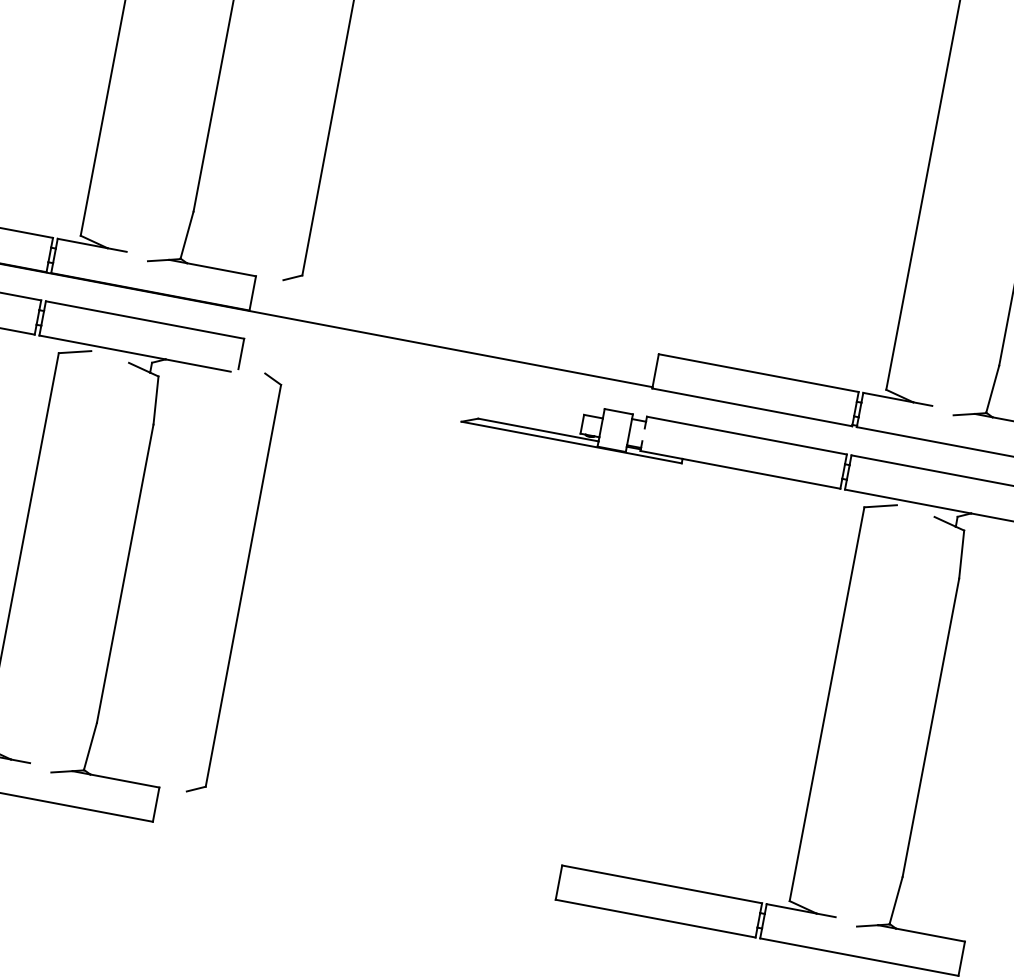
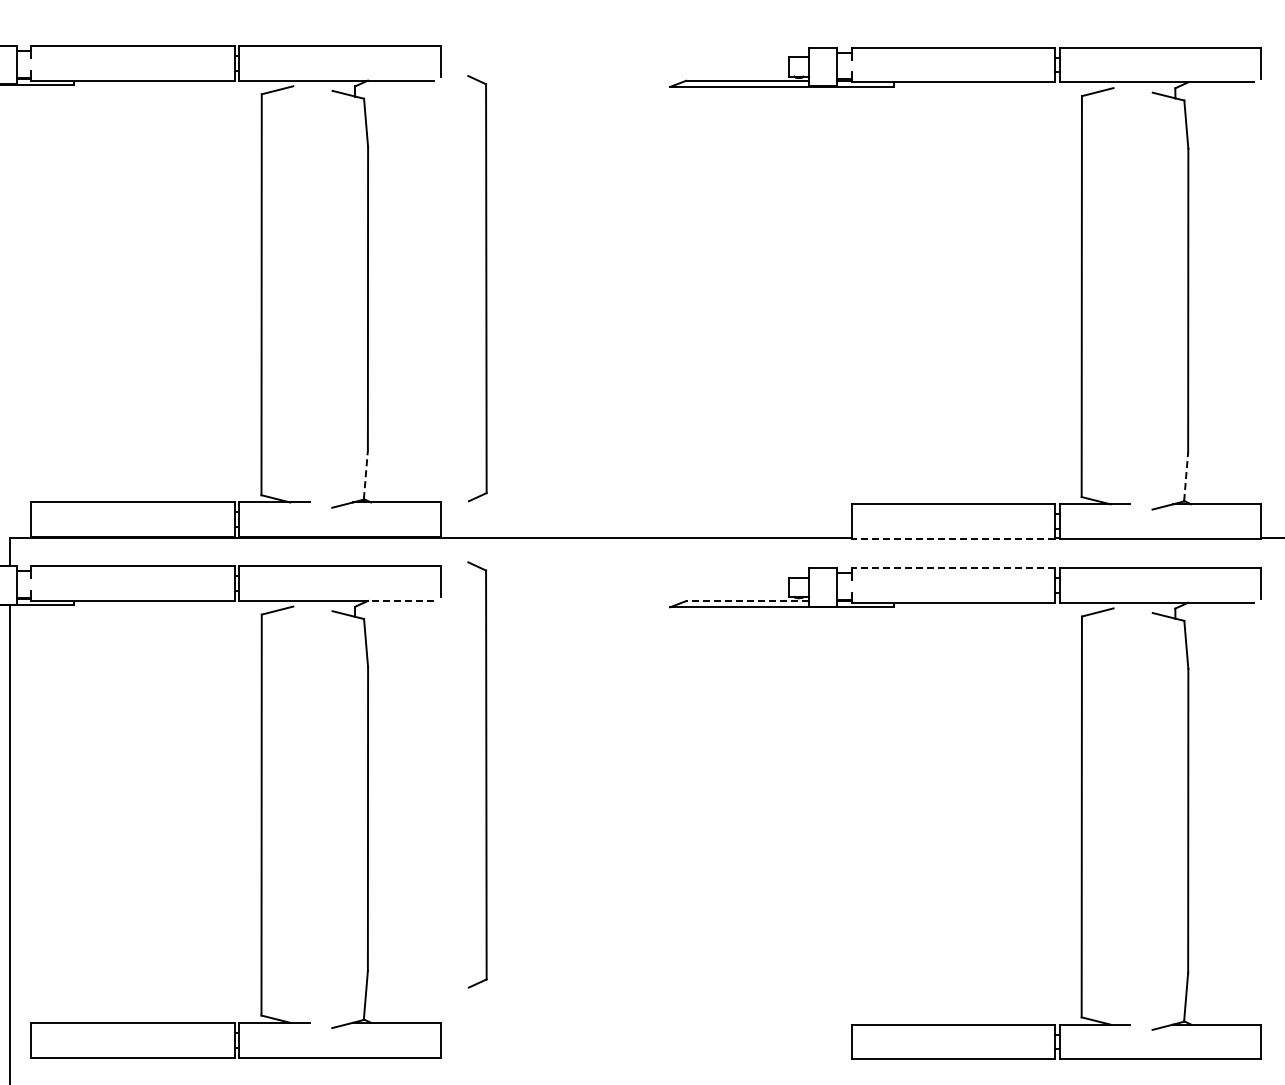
line: (186, 234) -> (365, 474), solid -> dashed
line: (197, 365) -> (400, 600), solid -> dashed
line: (993, 389) -> (1186, 476), solid -> dashed
line: (752, 407) -> (953, 539), solid -> dashed
line: (537, 430) -> (746, 601), solid -> dashed
line: (747, 435) -> (953, 567), solid -> dashed
part: (242, 585) -> (485, 774), moved

